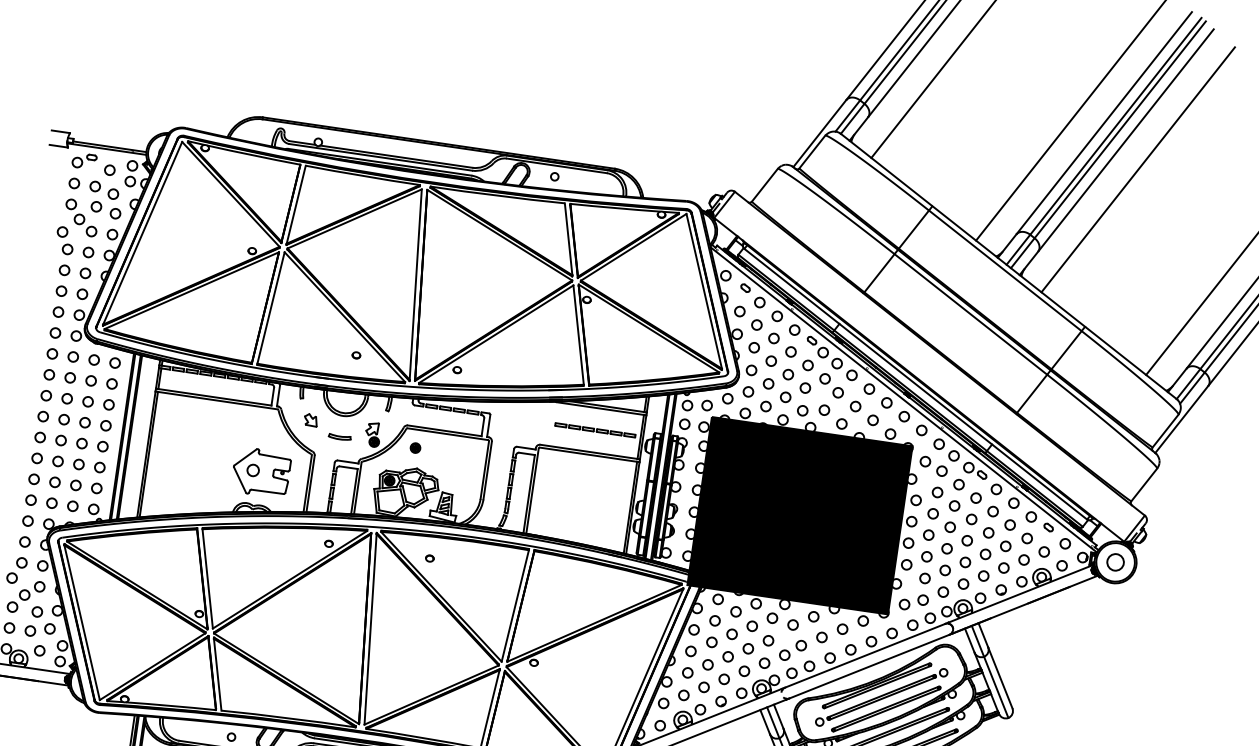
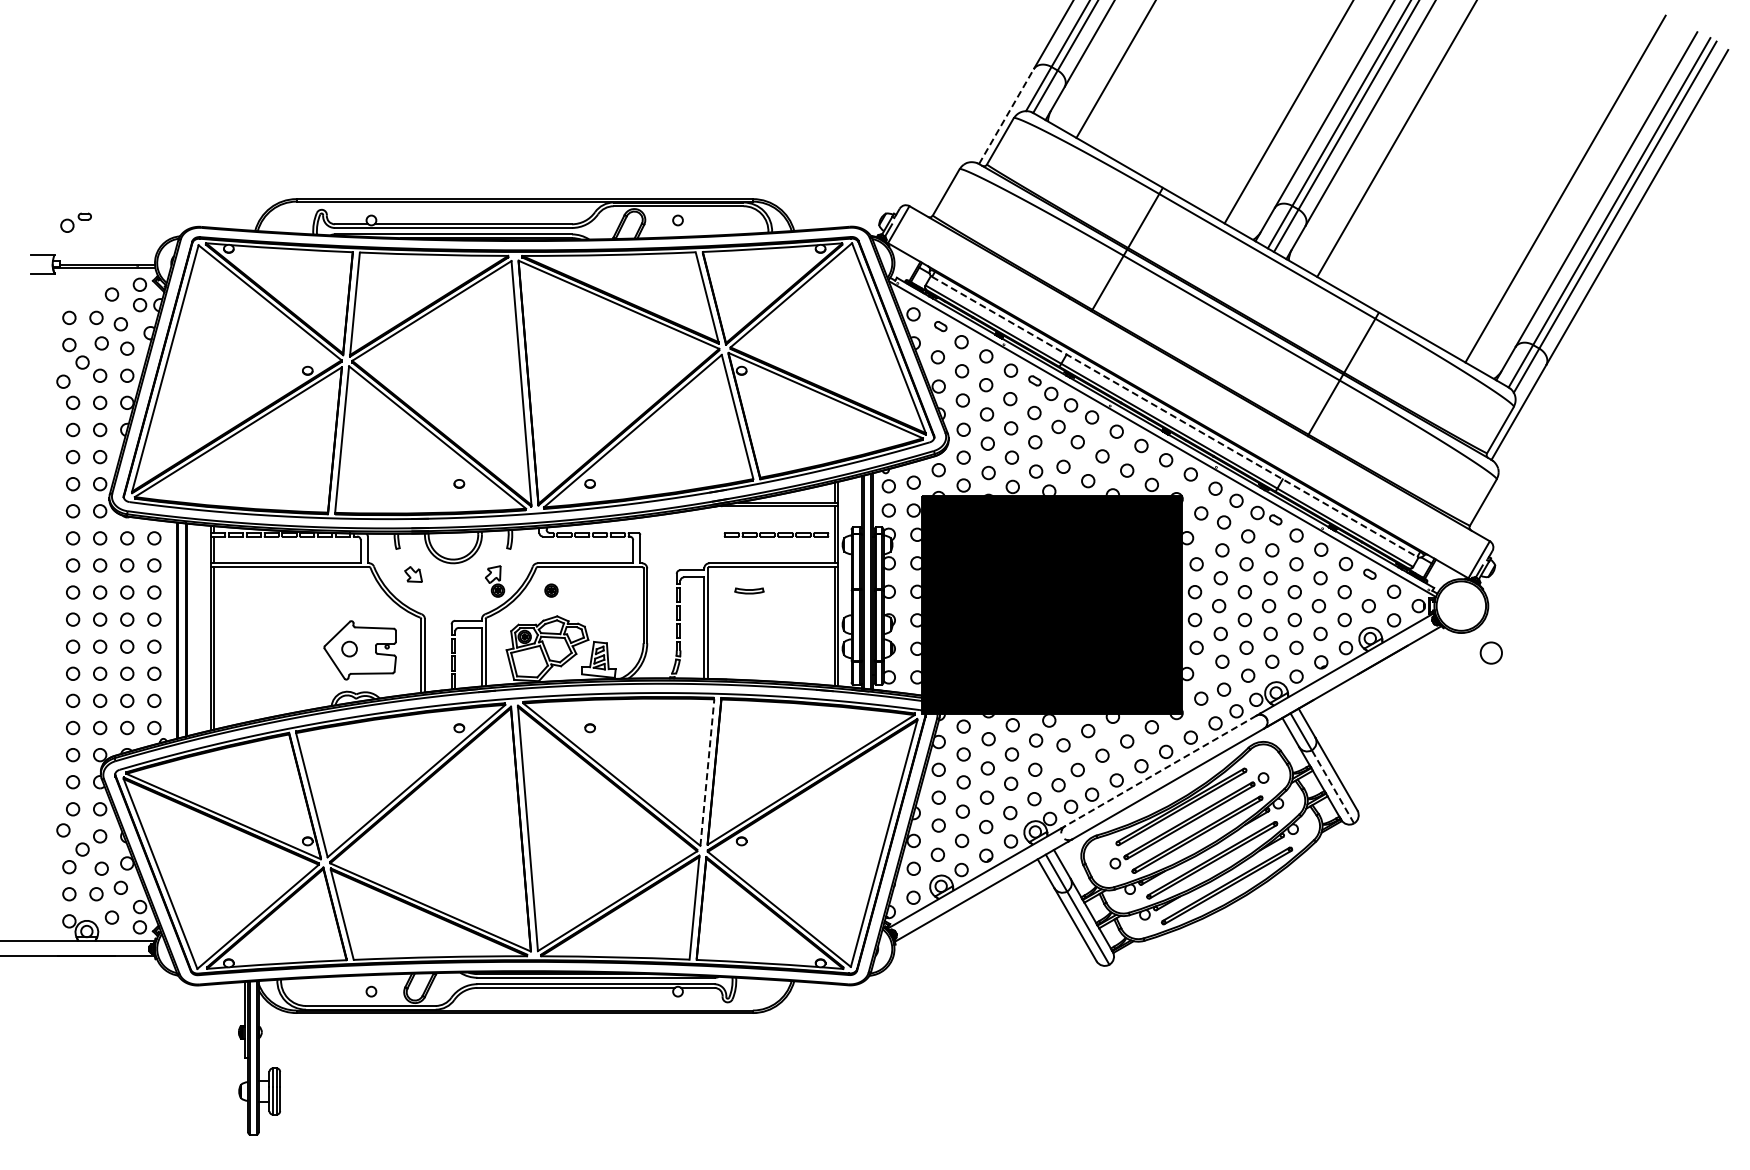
line: (819, 133) -> (1006, 116), solid -> dashed
part: (84, 160) -> (75, 222), moved
line: (916, 384) -> (1175, 417), solid -> dashed
part: (339, 436) -> (749, 590), moved
circle: (1115, 561) -> (1490, 652), moved
line: (515, 605) -> (707, 772), solid -> dashed
line: (864, 656) -> (1160, 771), solid -> dashed
line: (995, 687) -> (1332, 786), solid -> dashed

